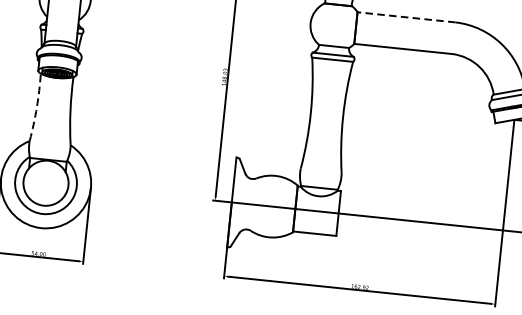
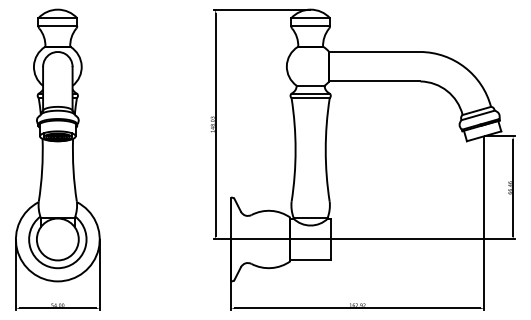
line: (406, 16) -> (374, 51), dashed -> solid
arc: (37, 107) -> (42, 170), dashed -> solid

